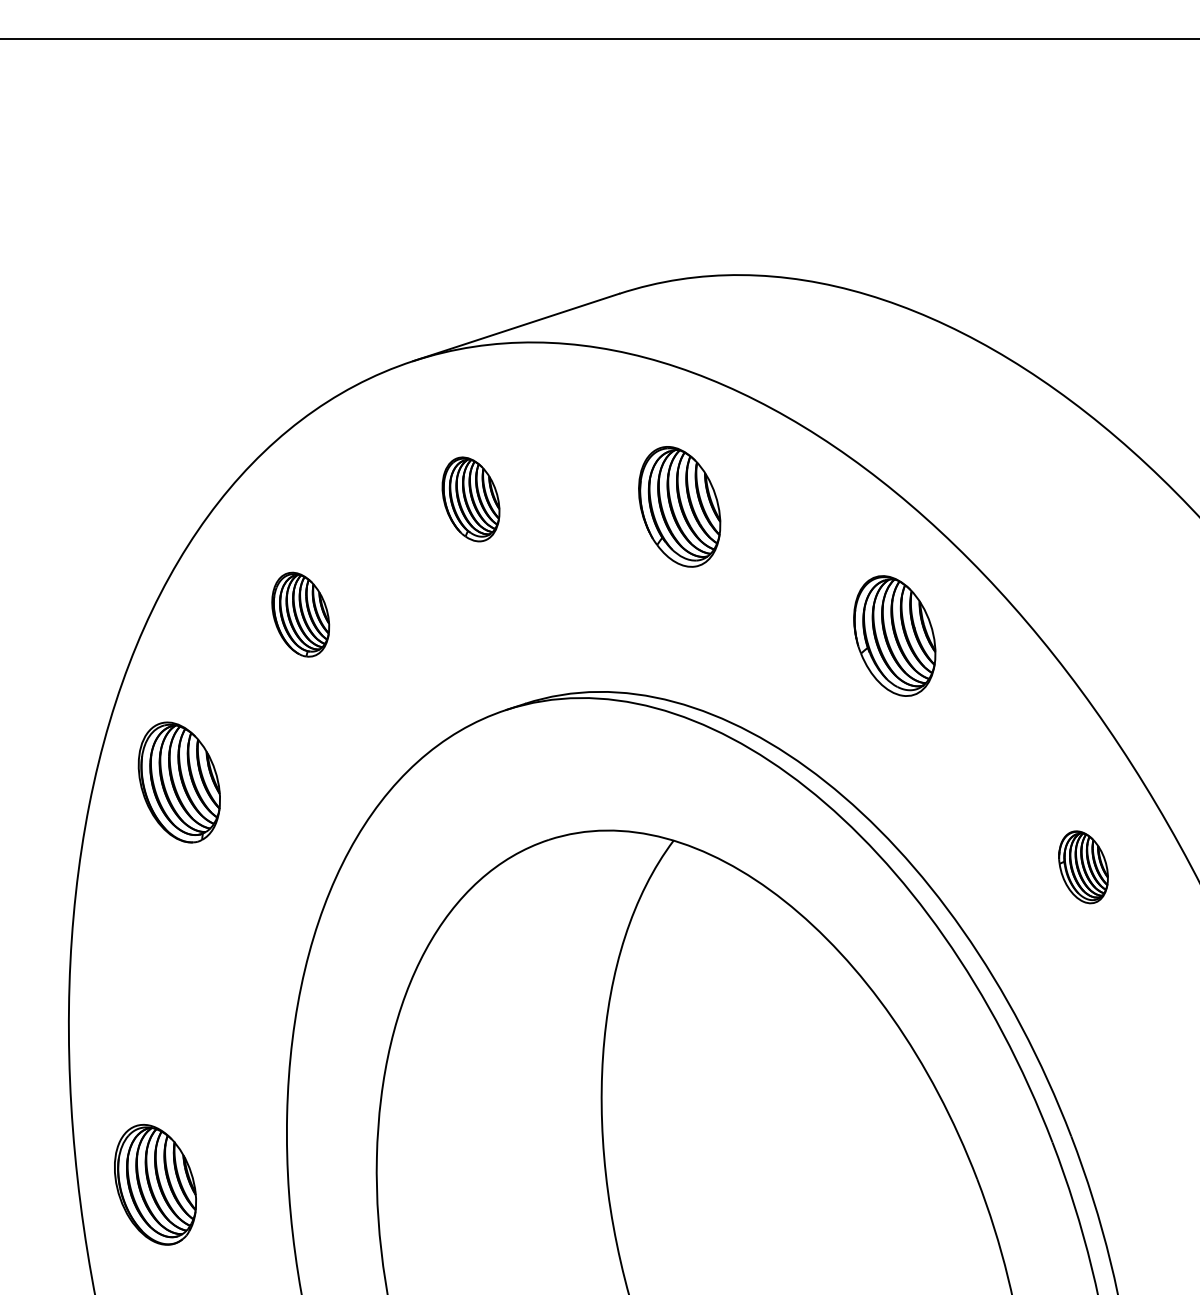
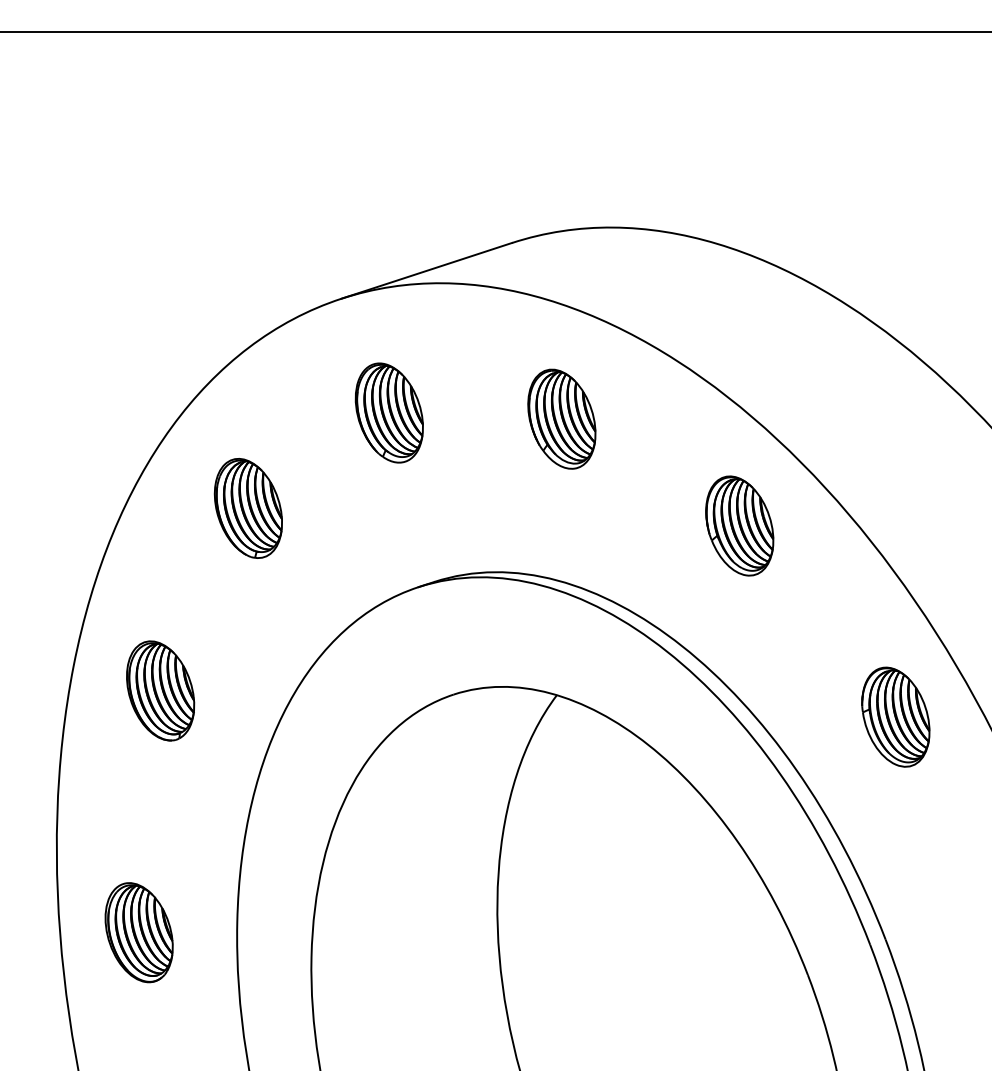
part: (470, 499) -> (388, 413), size x1.43
part: (300, 614) -> (248, 508), size x1.43
part: (178, 782) -> (159, 690), moved
part: (1083, 867) -> (895, 717), size x1.67
part: (155, 1184) -> (139, 932), moved

